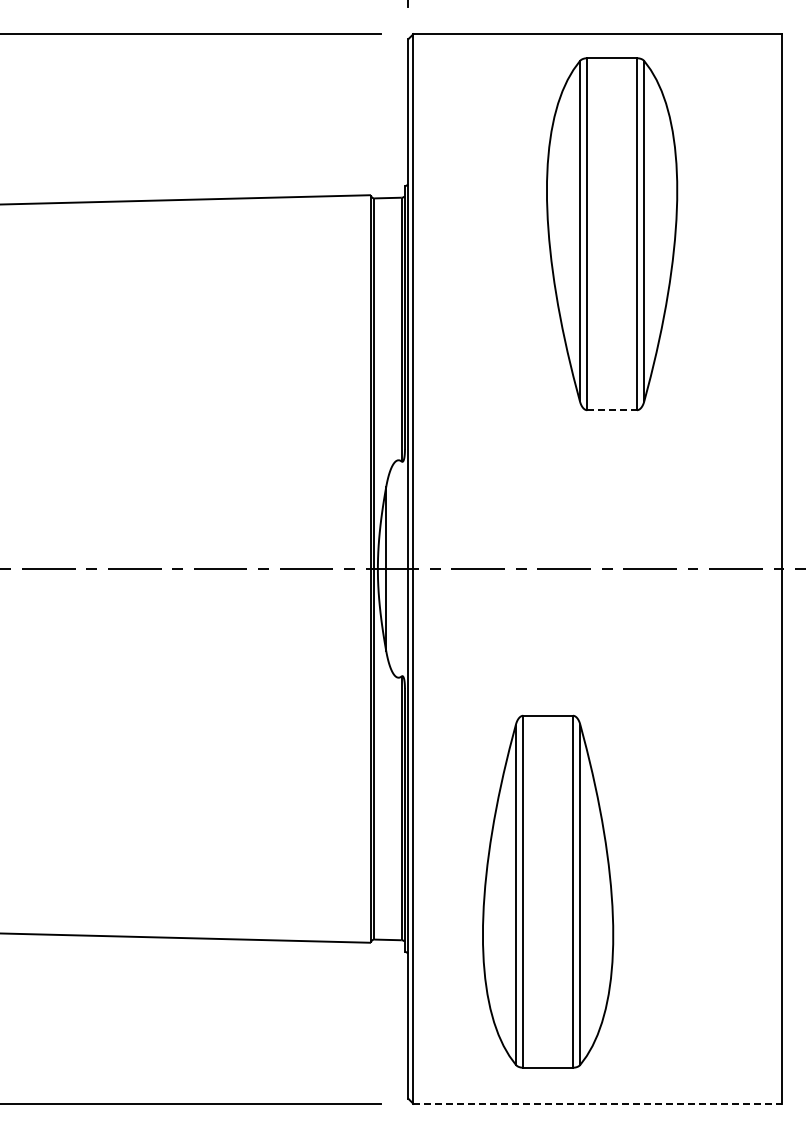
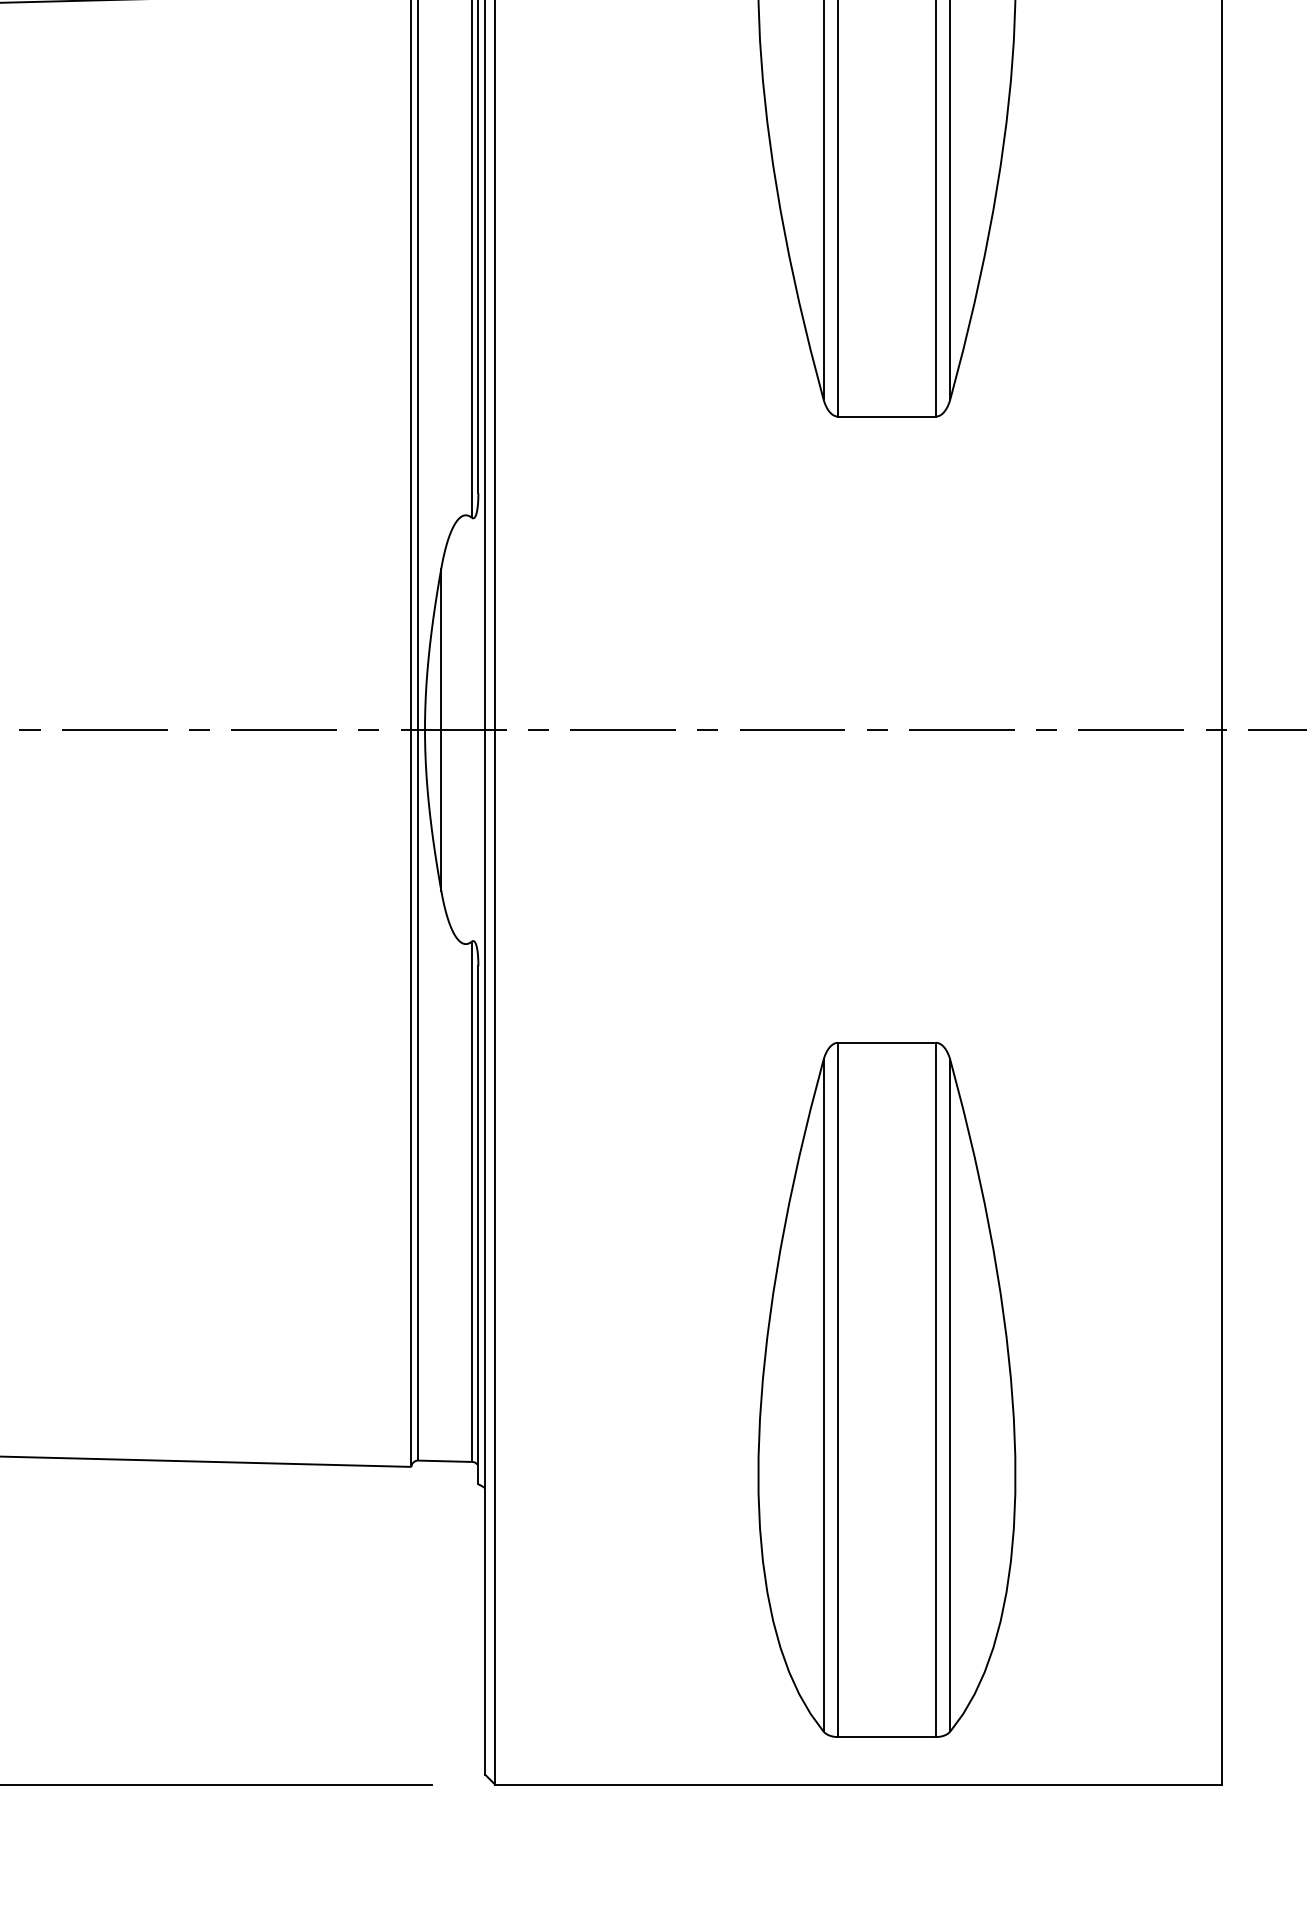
line: (612, 410) -> (887, 417), dashed -> solid
part: (548, 891) -> (887, 1389), moved
line: (598, 1103) -> (860, 1783), dashed -> solid

